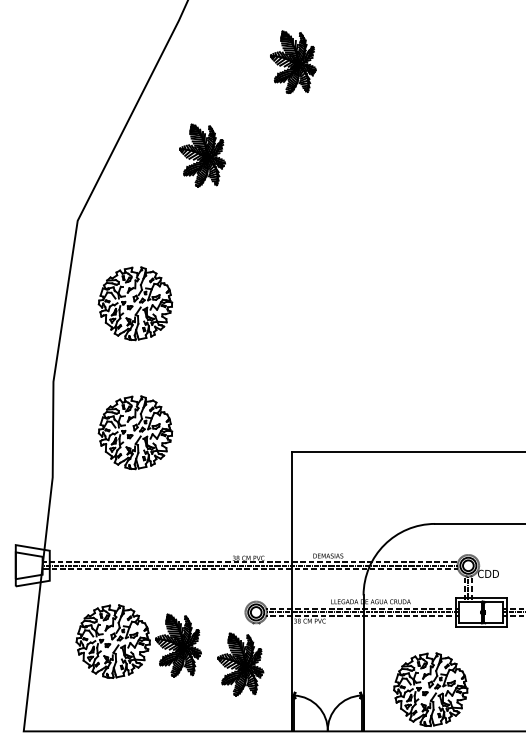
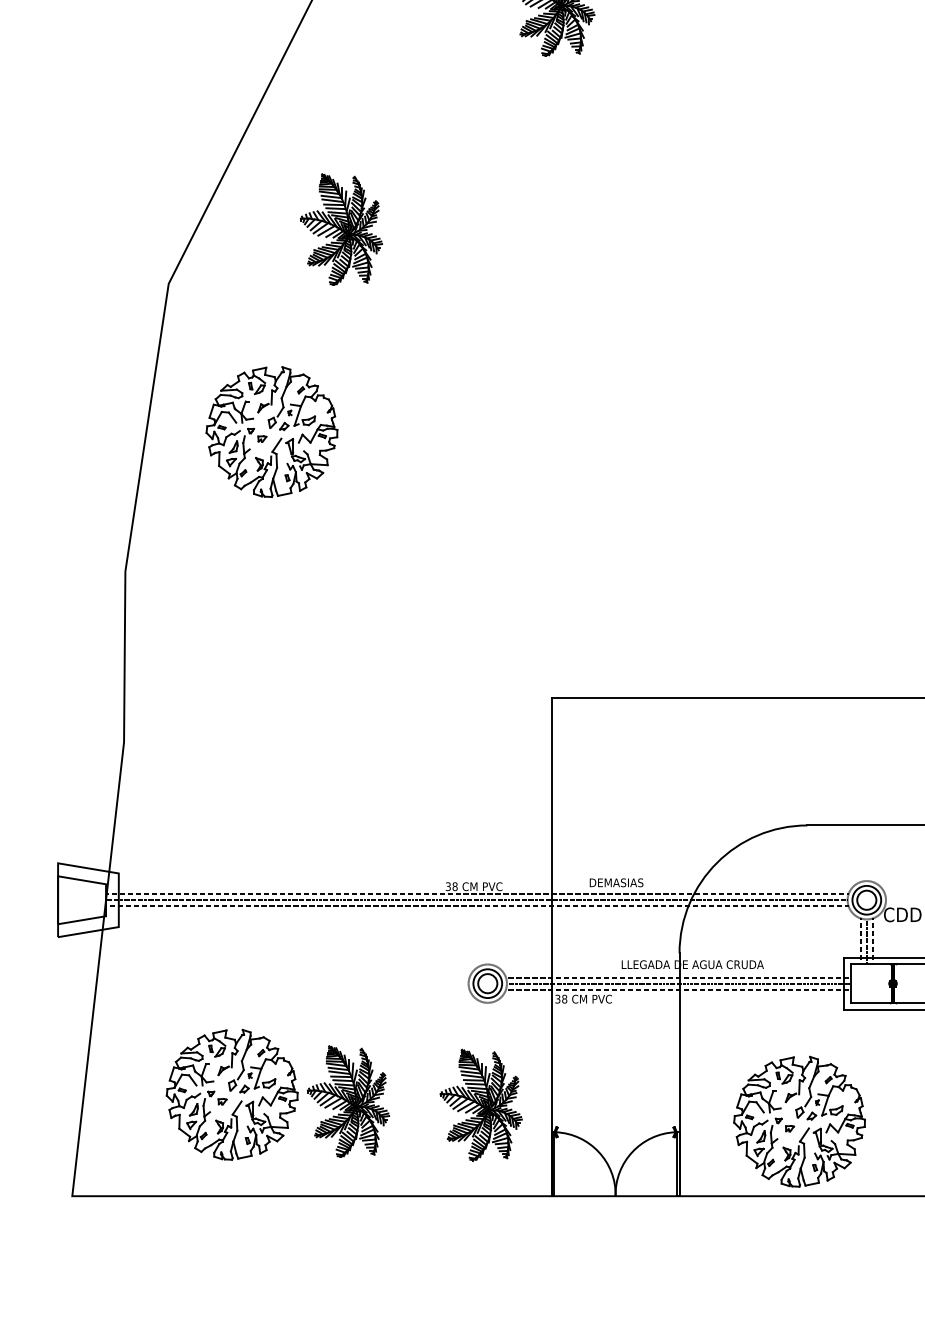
part: (202, 155) -> (341, 229), moved
part: (135, 432) -> (271, 662), removed
part: (138, 641) -> (277, 1094), moved
part: (240, 664) -> (481, 1105), moved

